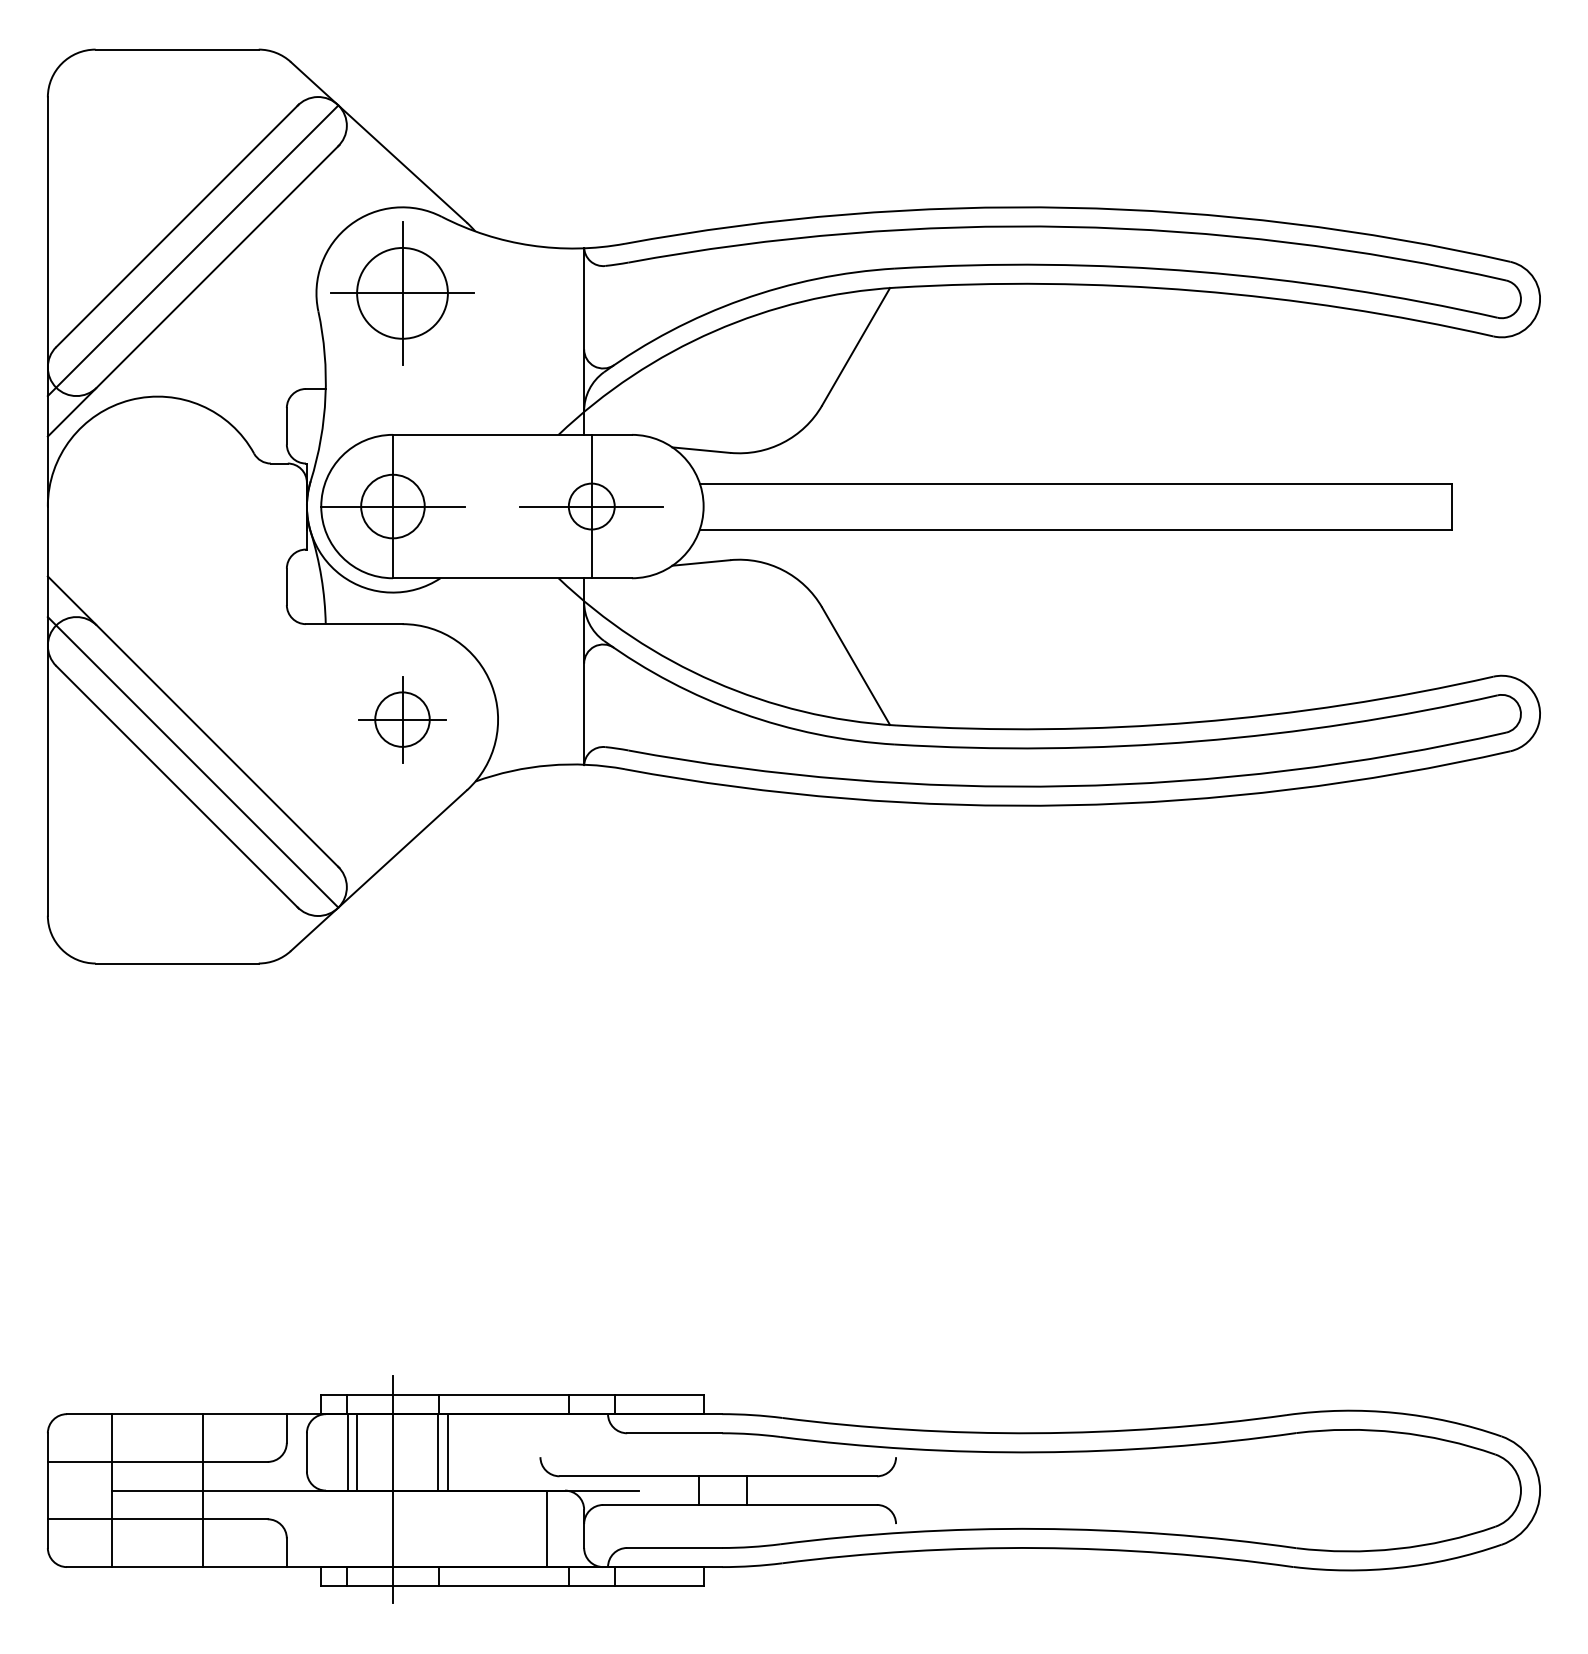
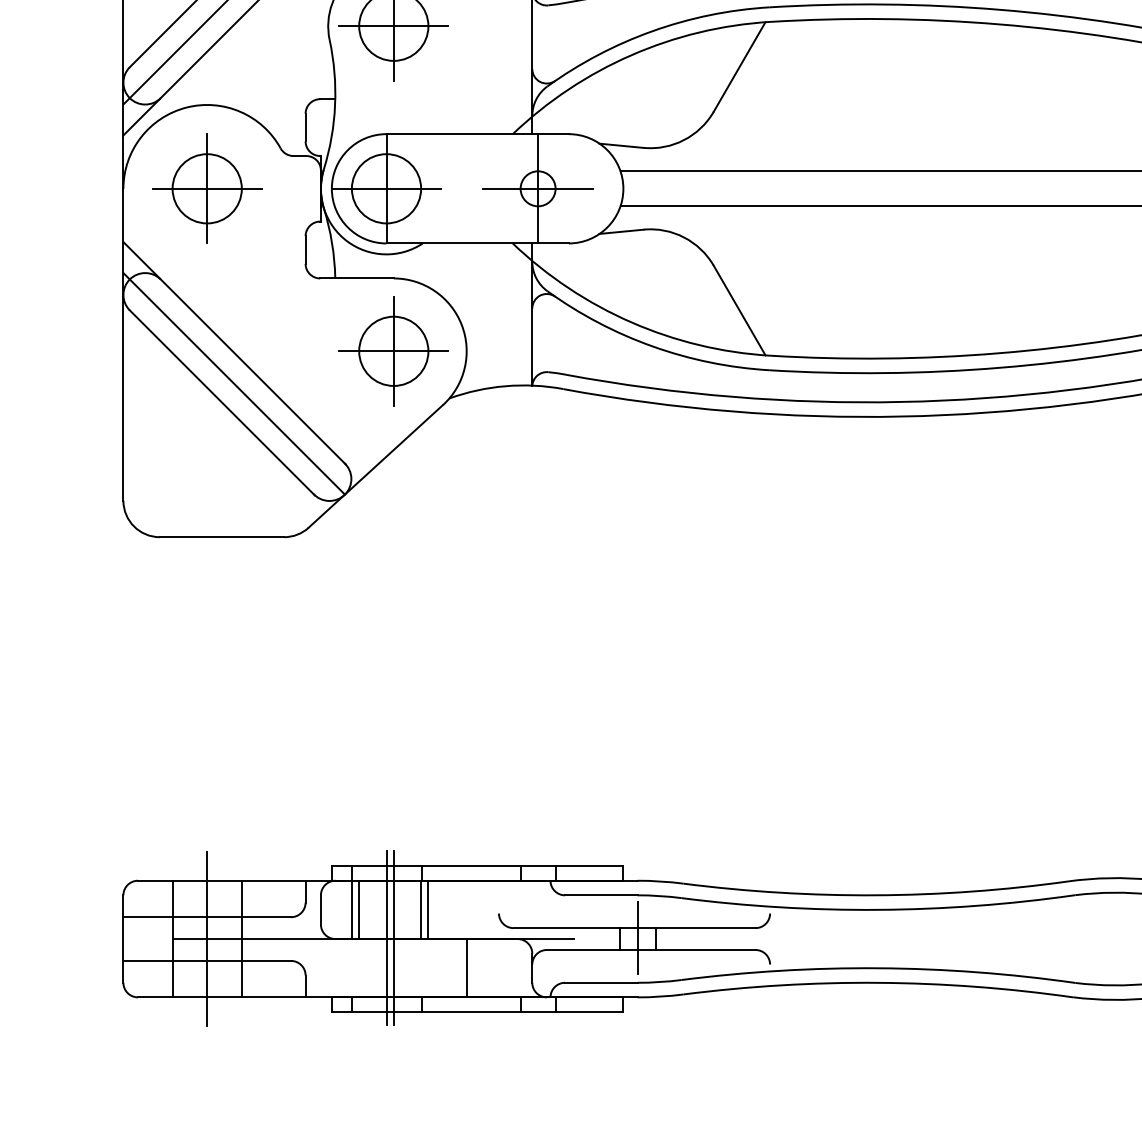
part: (157, 506) -> (207, 188), added
circle: (392, 506) -> (386, 188), size x1.43
part: (402, 719) -> (393, 351), size x1.67
line: (402, 1489) -> (393, 938), added
line: (722, 1489) -> (637, 938), added
line: (157, 1490) -> (207, 938), added
line: (547, 1528) -> (466, 967), moved

